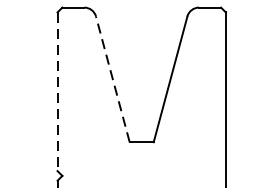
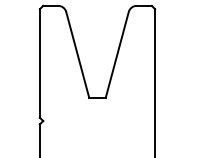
line: (112, 78) -> (77, 54), dashed -> solid
line: (56, 91) -> (39, 63), dashed -> solid

